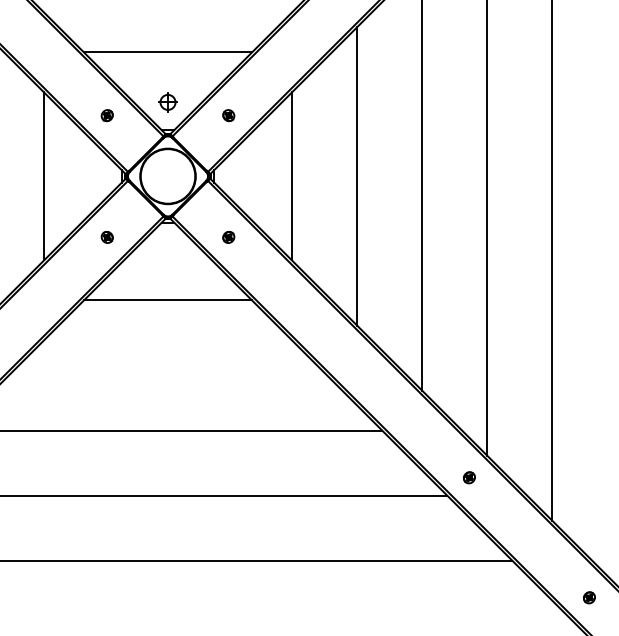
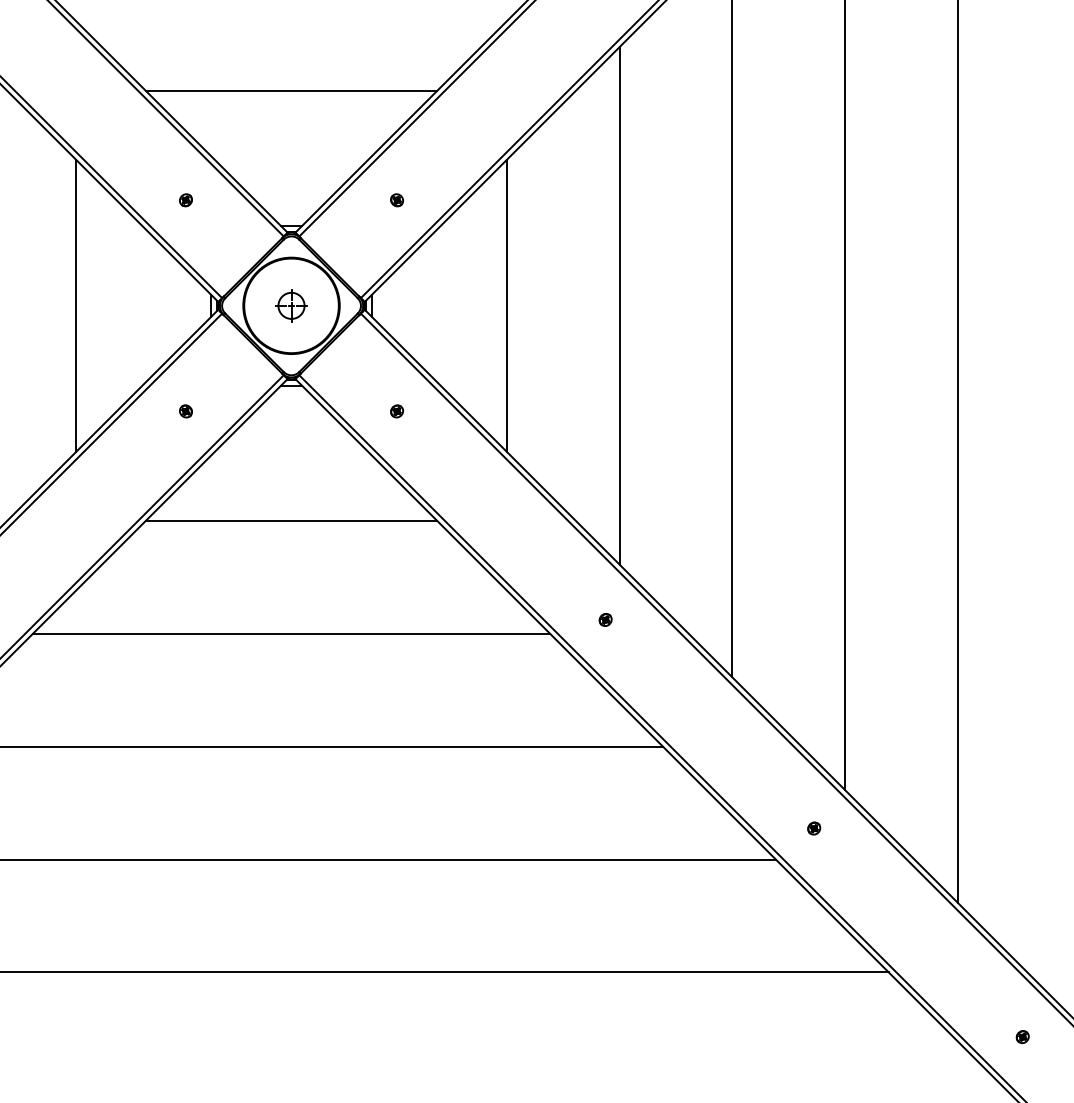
part: (167, 102) -> (290, 305), moved
part: (106, 115) -> (184, 200), size x0.62
part: (228, 115) -> (396, 200), size x0.62
part: (106, 236) -> (184, 410), size x0.62
part: (228, 236) -> (396, 410), size x0.62
part: (348, 357) -> (604, 620), added
line: (167, 365) -> (290, 633), added
part: (468, 477) -> (812, 828), size x0.62
part: (589, 597) -> (1022, 1036), size x0.62

